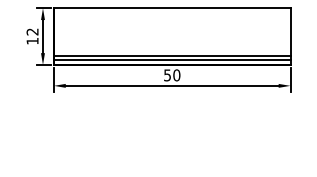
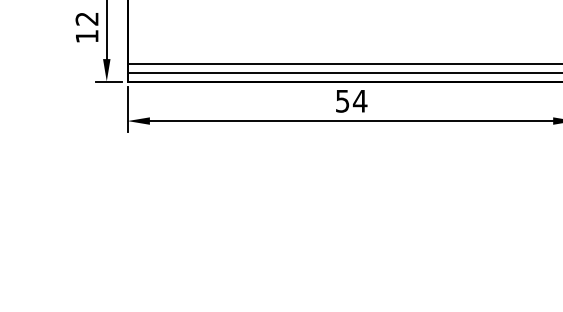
text: (176, 75) -> (359, 101), 50 -> 54

